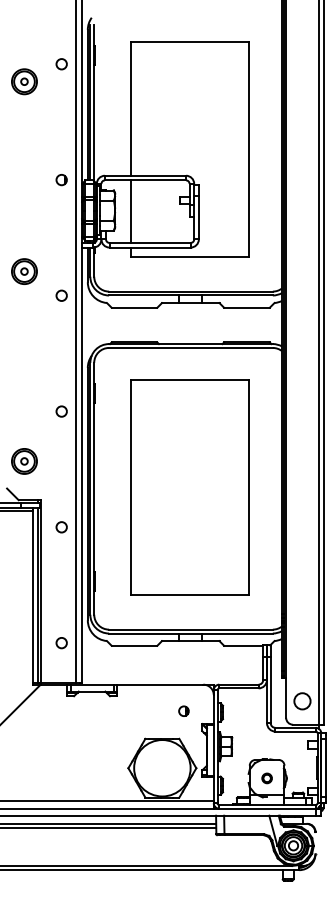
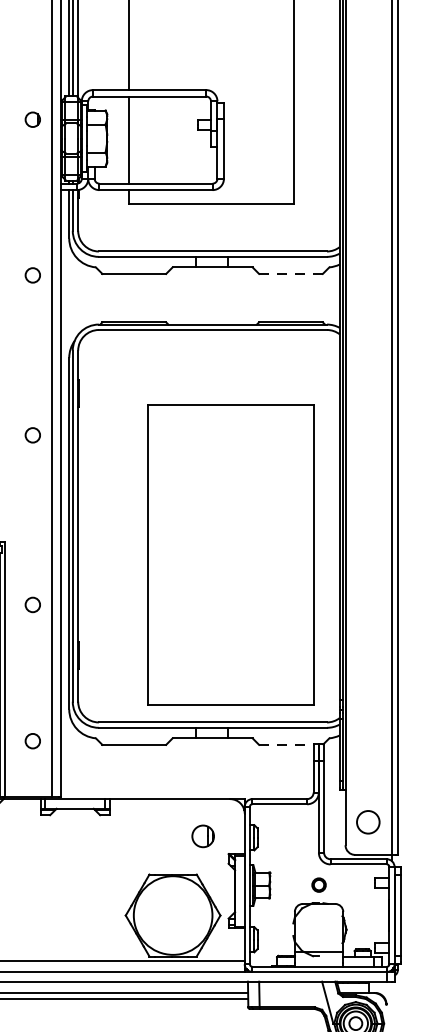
circle: (61, 180) -> (32, 120), moved
circle: (61, 295) -> (32, 275), moved
line: (246, 307) -> (290, 273), solid -> dashed
circle: (61, 411) -> (32, 435), moved
part: (189, 487) -> (230, 555), moved
circle: (61, 527) -> (32, 605), moved
line: (243, 645) -> (286, 744), solid -> dashed
part: (183, 710) -> (202, 835), size x1.6
part: (266, 778) -> (318, 885), moved

